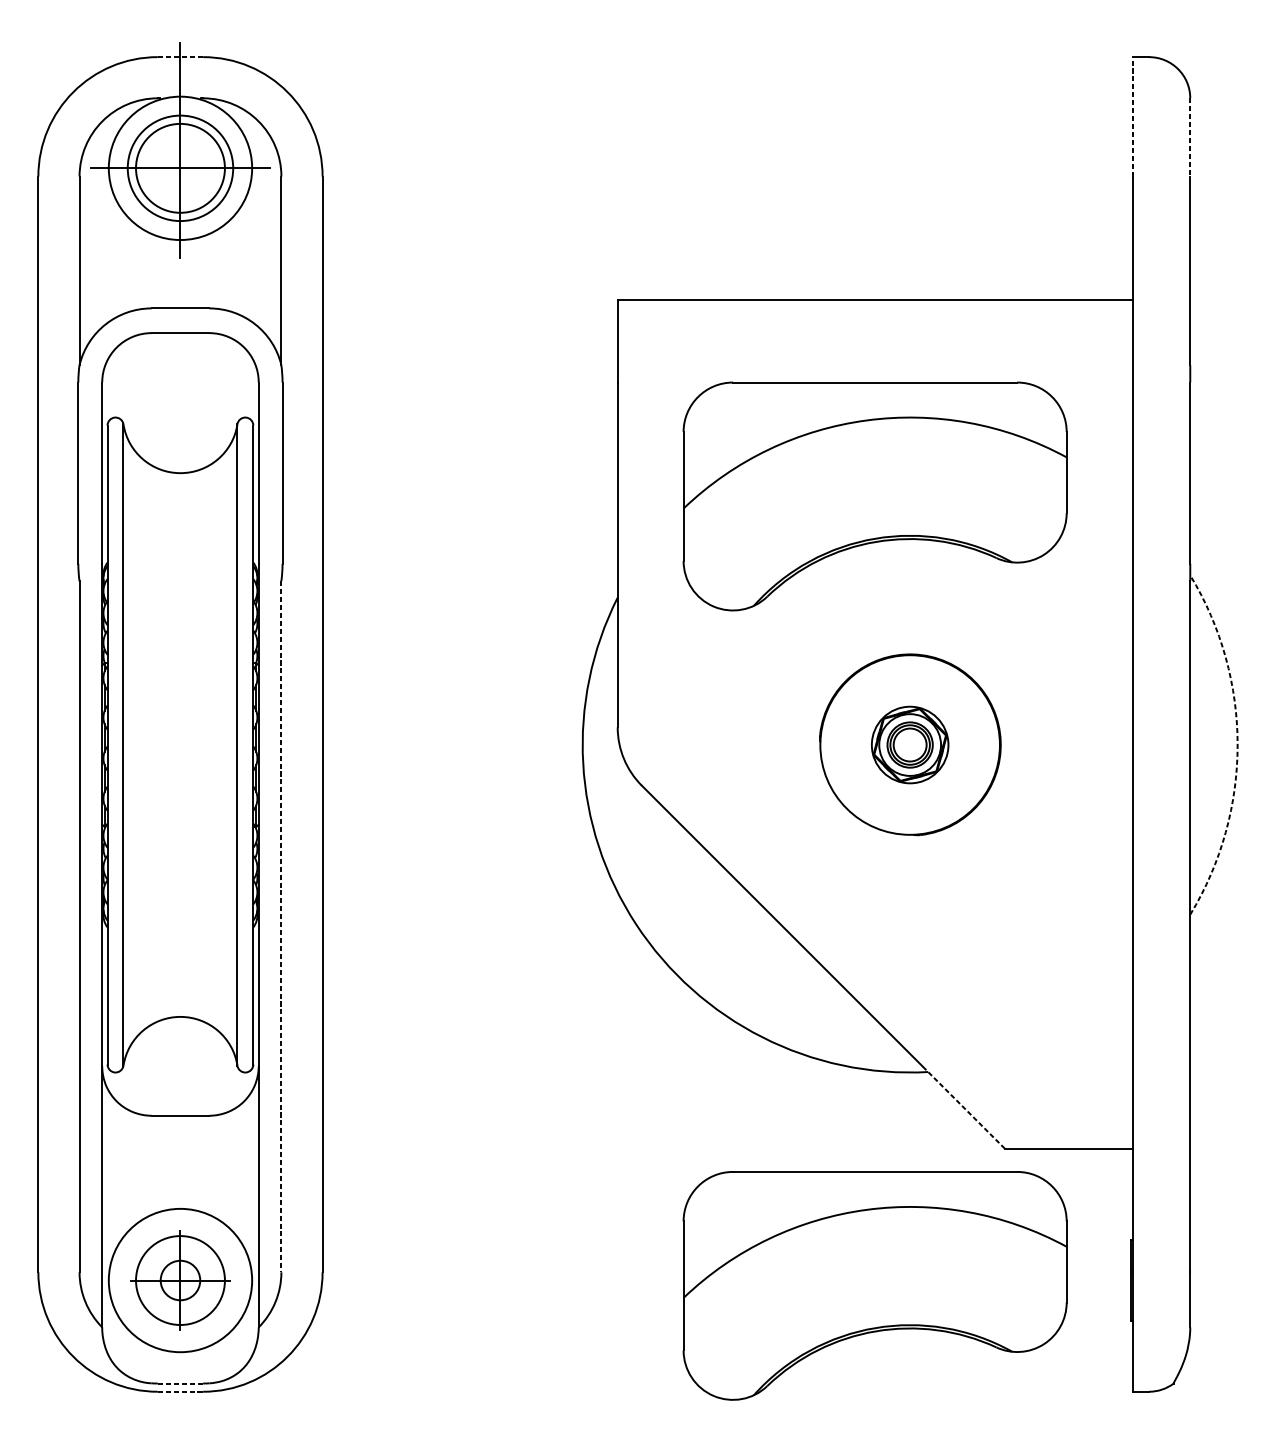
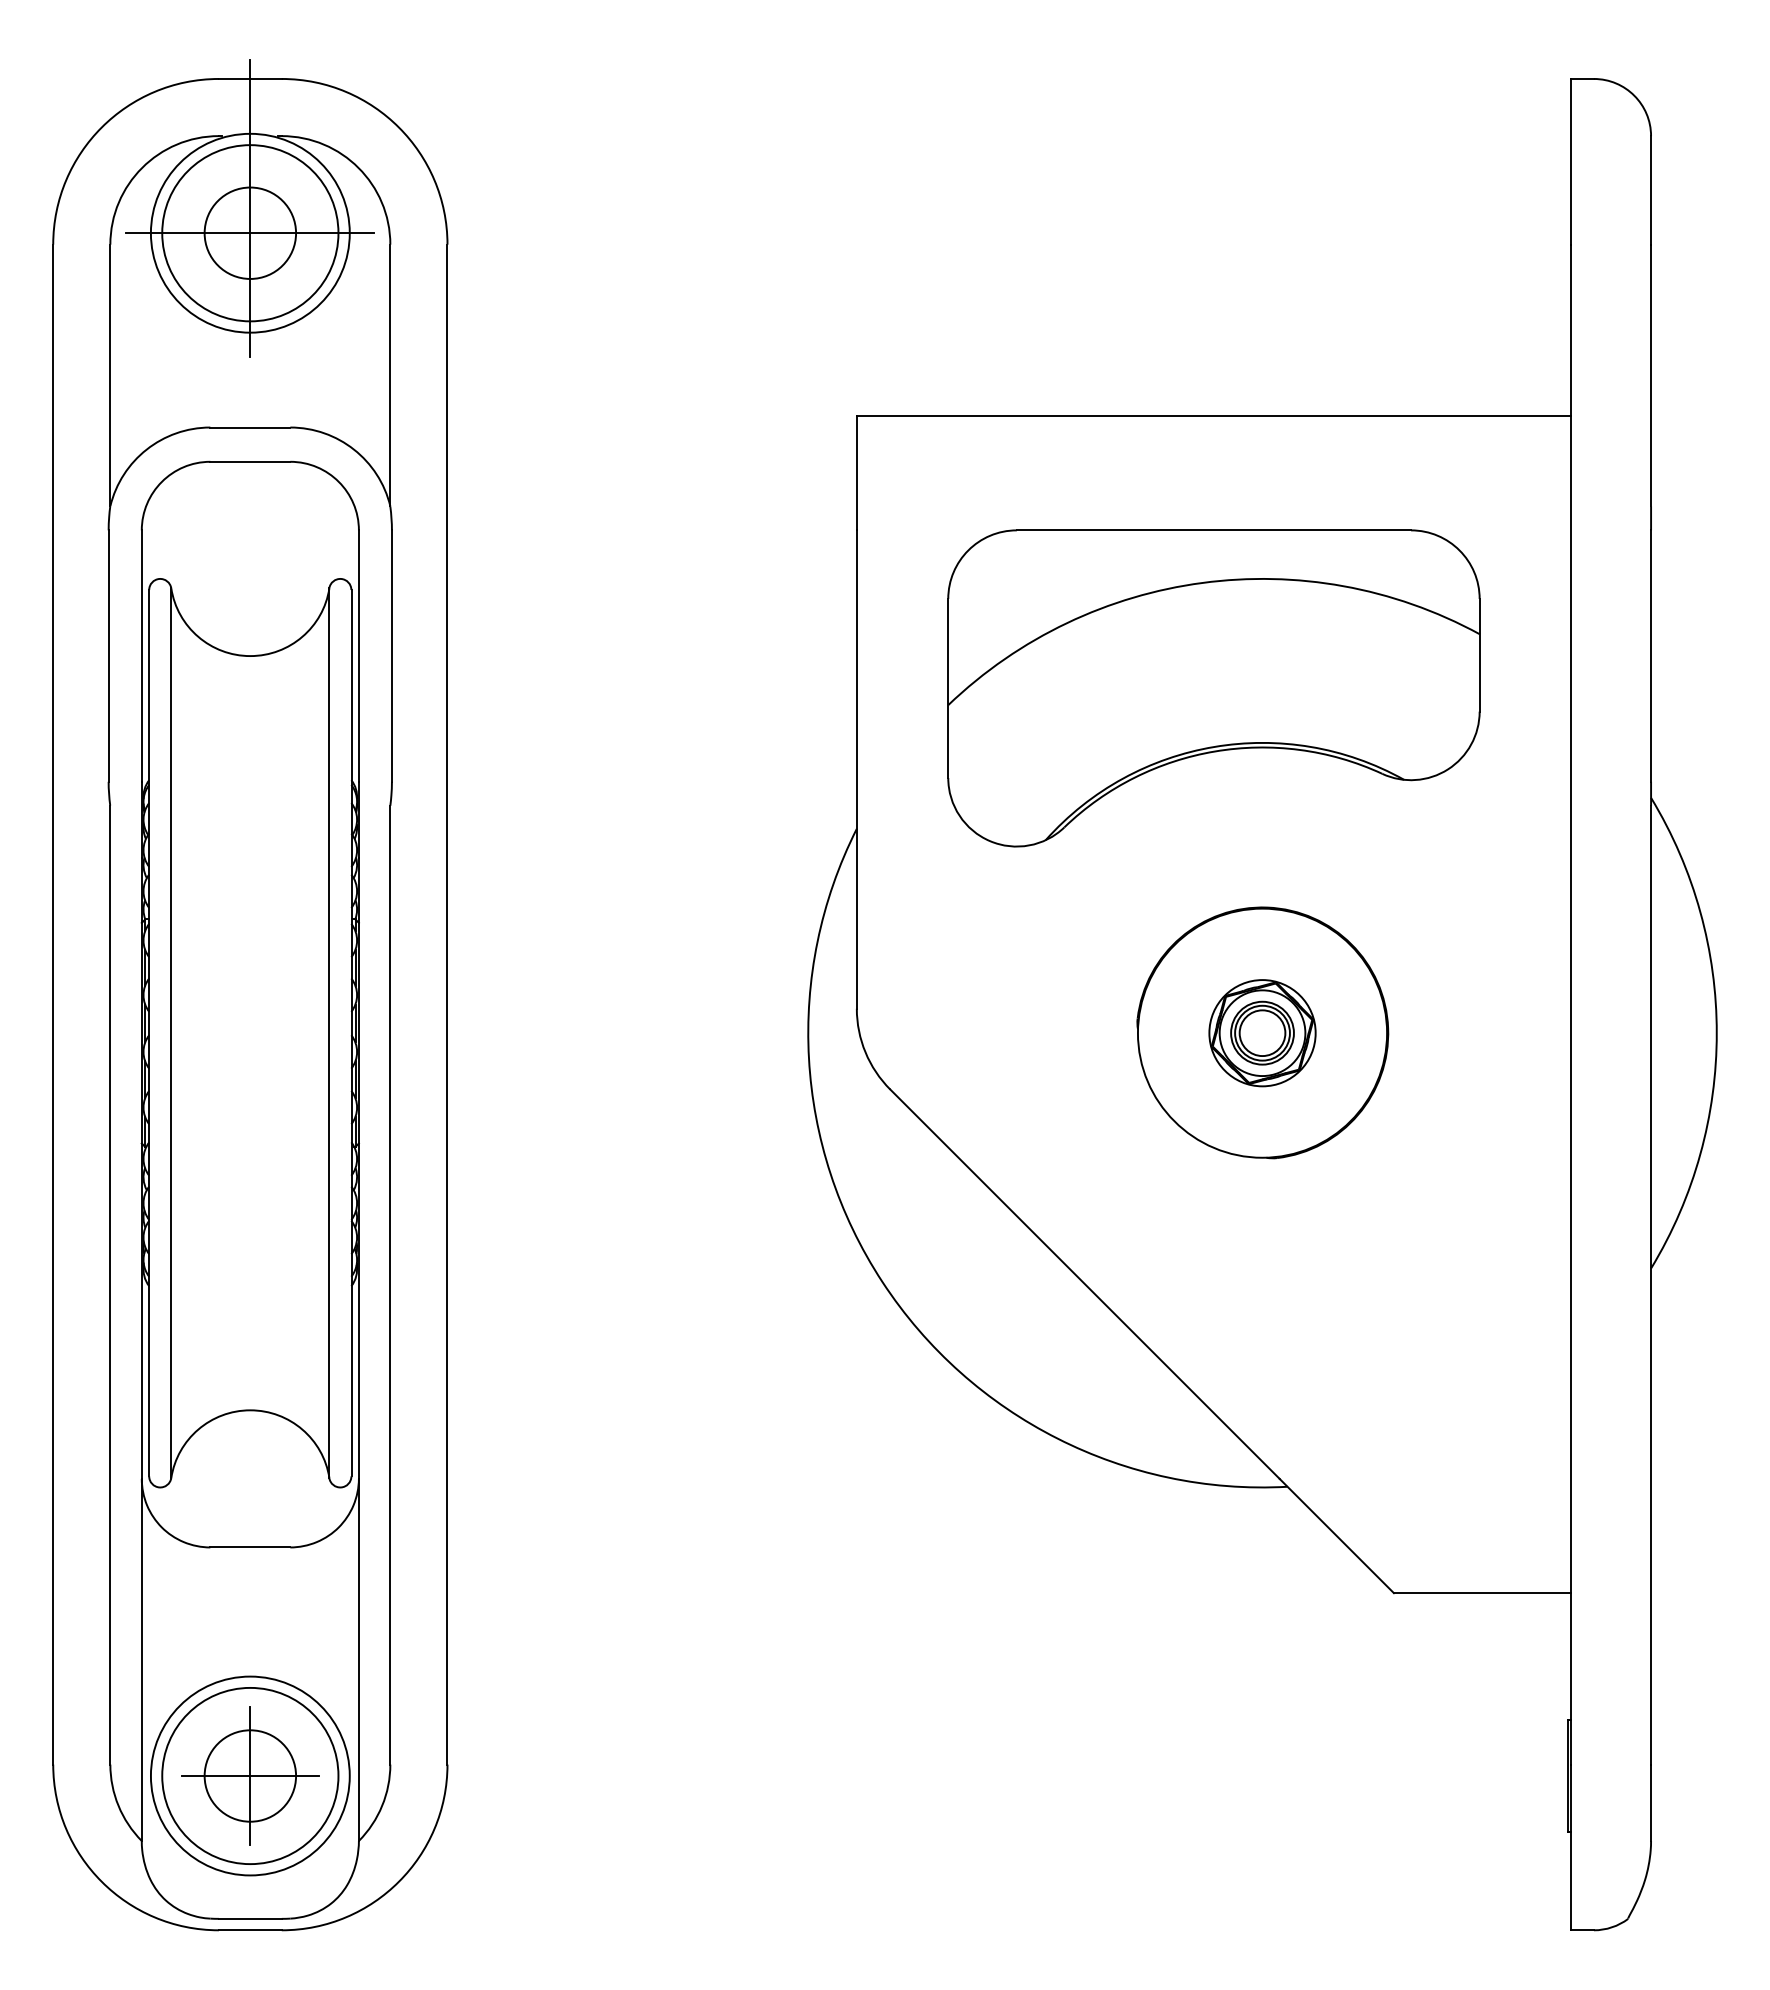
line: (179, 56) -> (249, 78), dashed -> solid
line: (1132, 116) -> (1571, 161), dashed -> solid
line: (1190, 137) -> (1651, 190), dashed -> solid
circle: (180, 167) -> (250, 232), size x0.62
circle: (180, 168) -> (250, 233), size x1.43
arc: (1237, 745) -> (1716, 1033), dashed -> solid
line: (281, 926) -> (390, 1285), dashed -> solid
line: (963, 1107) -> (1336, 1536), dashed -> solid
circle: (180, 1280) -> (250, 1775), size x1.43
circle: (180, 1280) -> (250, 1775), size x1.67
part: (874, 1285) -> (1213, 1783), removed
line: (179, 1383) -> (249, 1918), dashed -> solid
line: (180, 1391) -> (250, 1930), dashed -> solid

